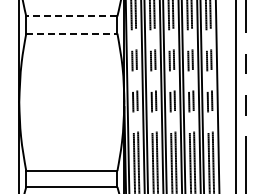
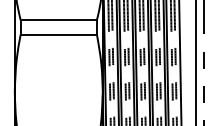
line: (71, 16) -> (58, 20), dashed -> solid
line: (71, 33) -> (58, 34), dashed -> solid

